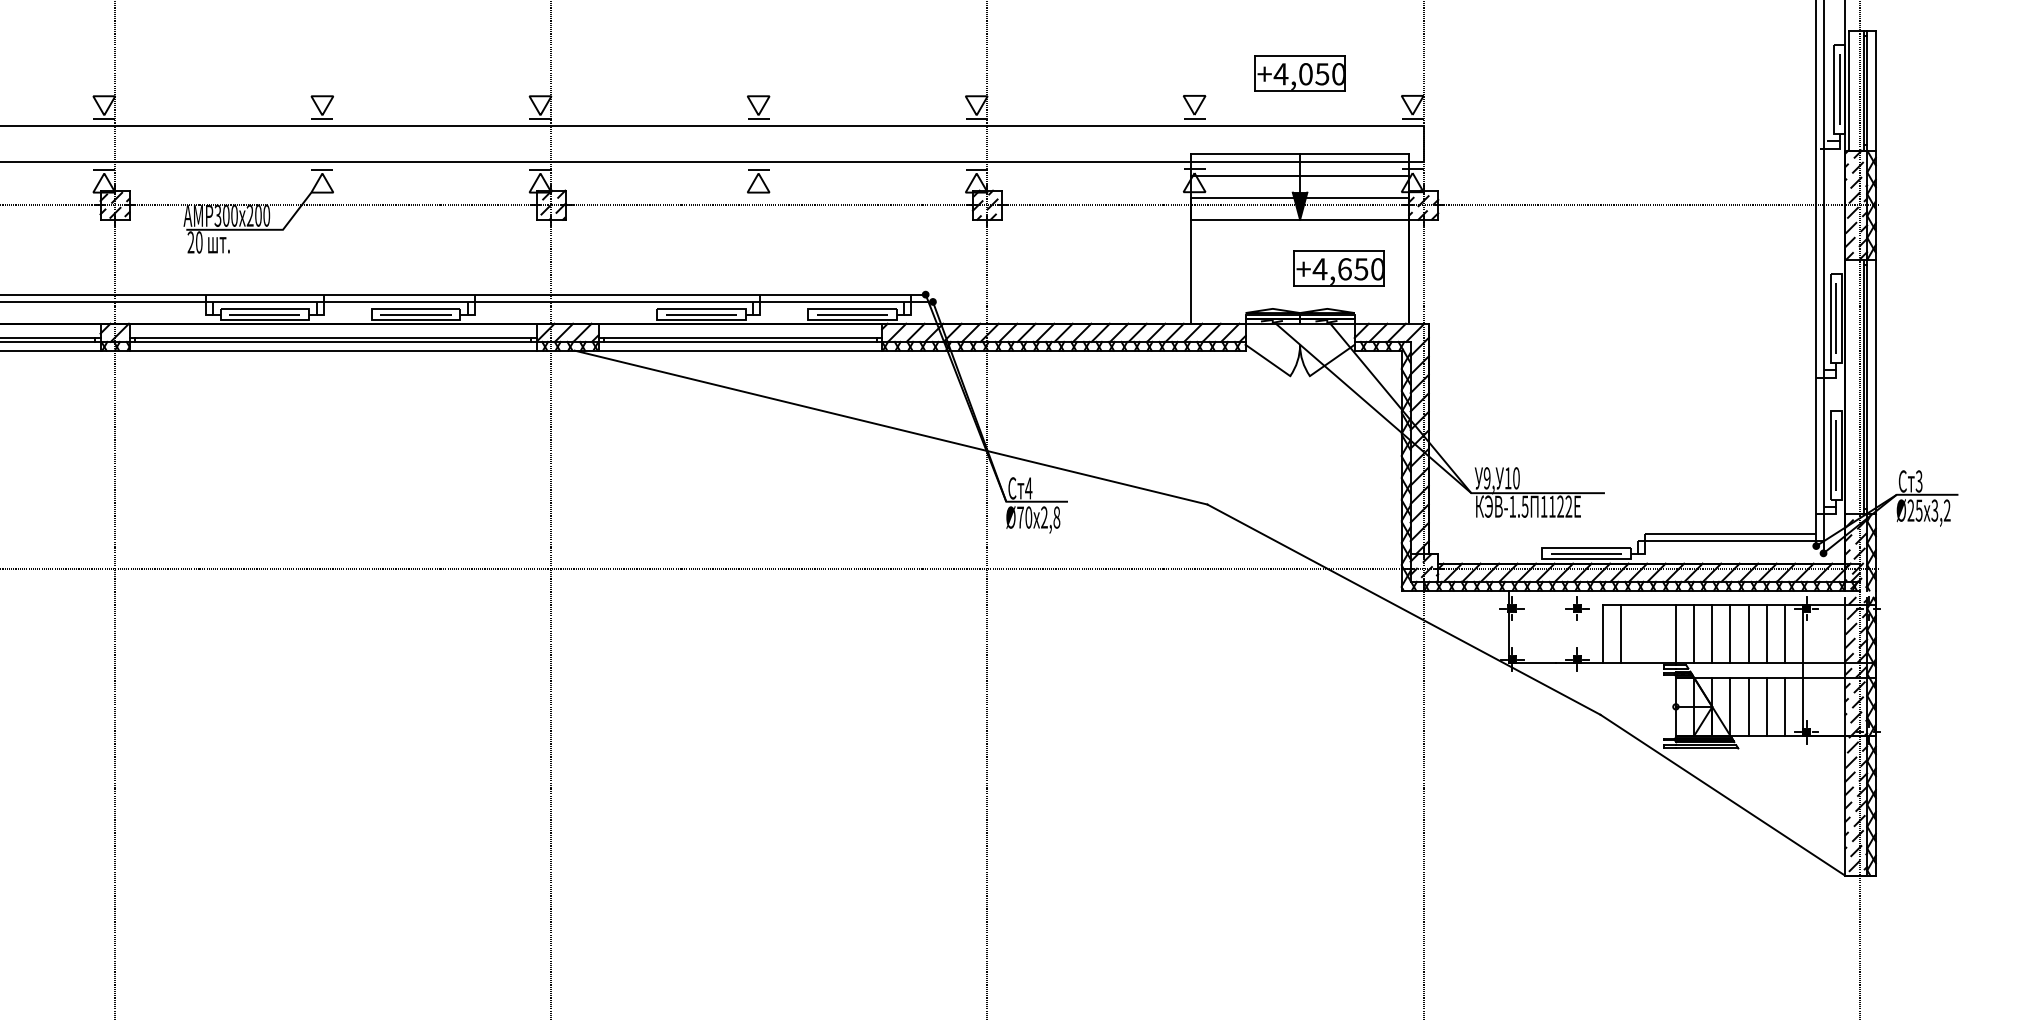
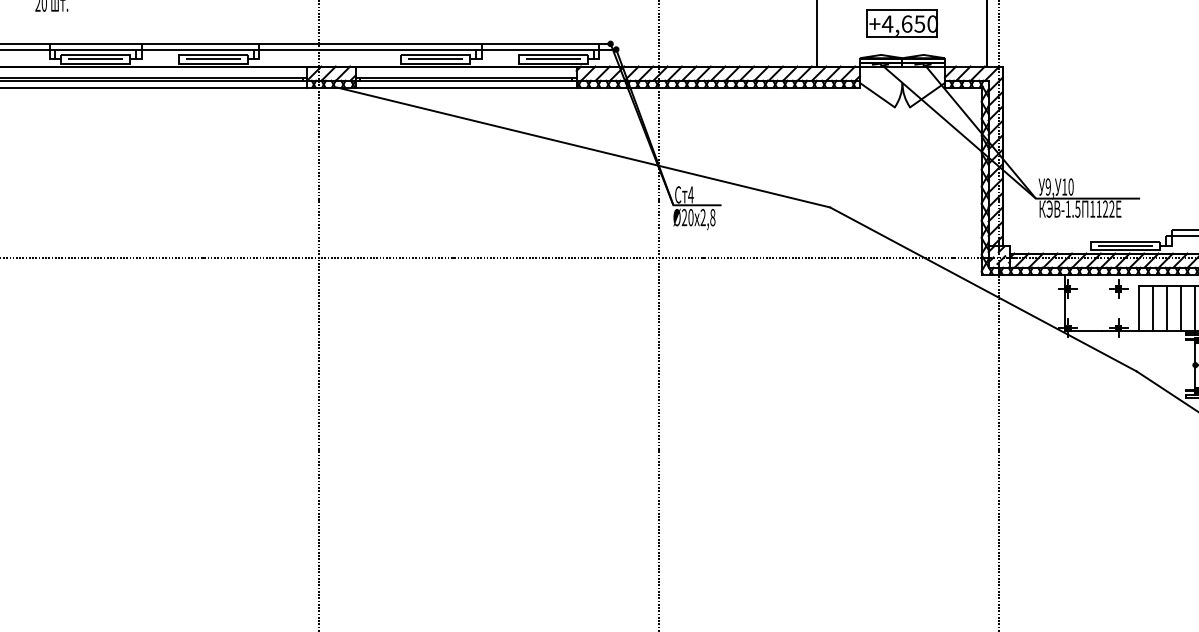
part: (1338, 268) -> (901, 23), moved
text: (1020, 517) -> (684, 217), Ø70 -> Ø20
line: (1639, 634) -> (1167, 308), added
line: (1657, 634) -> (1181, 308), added

